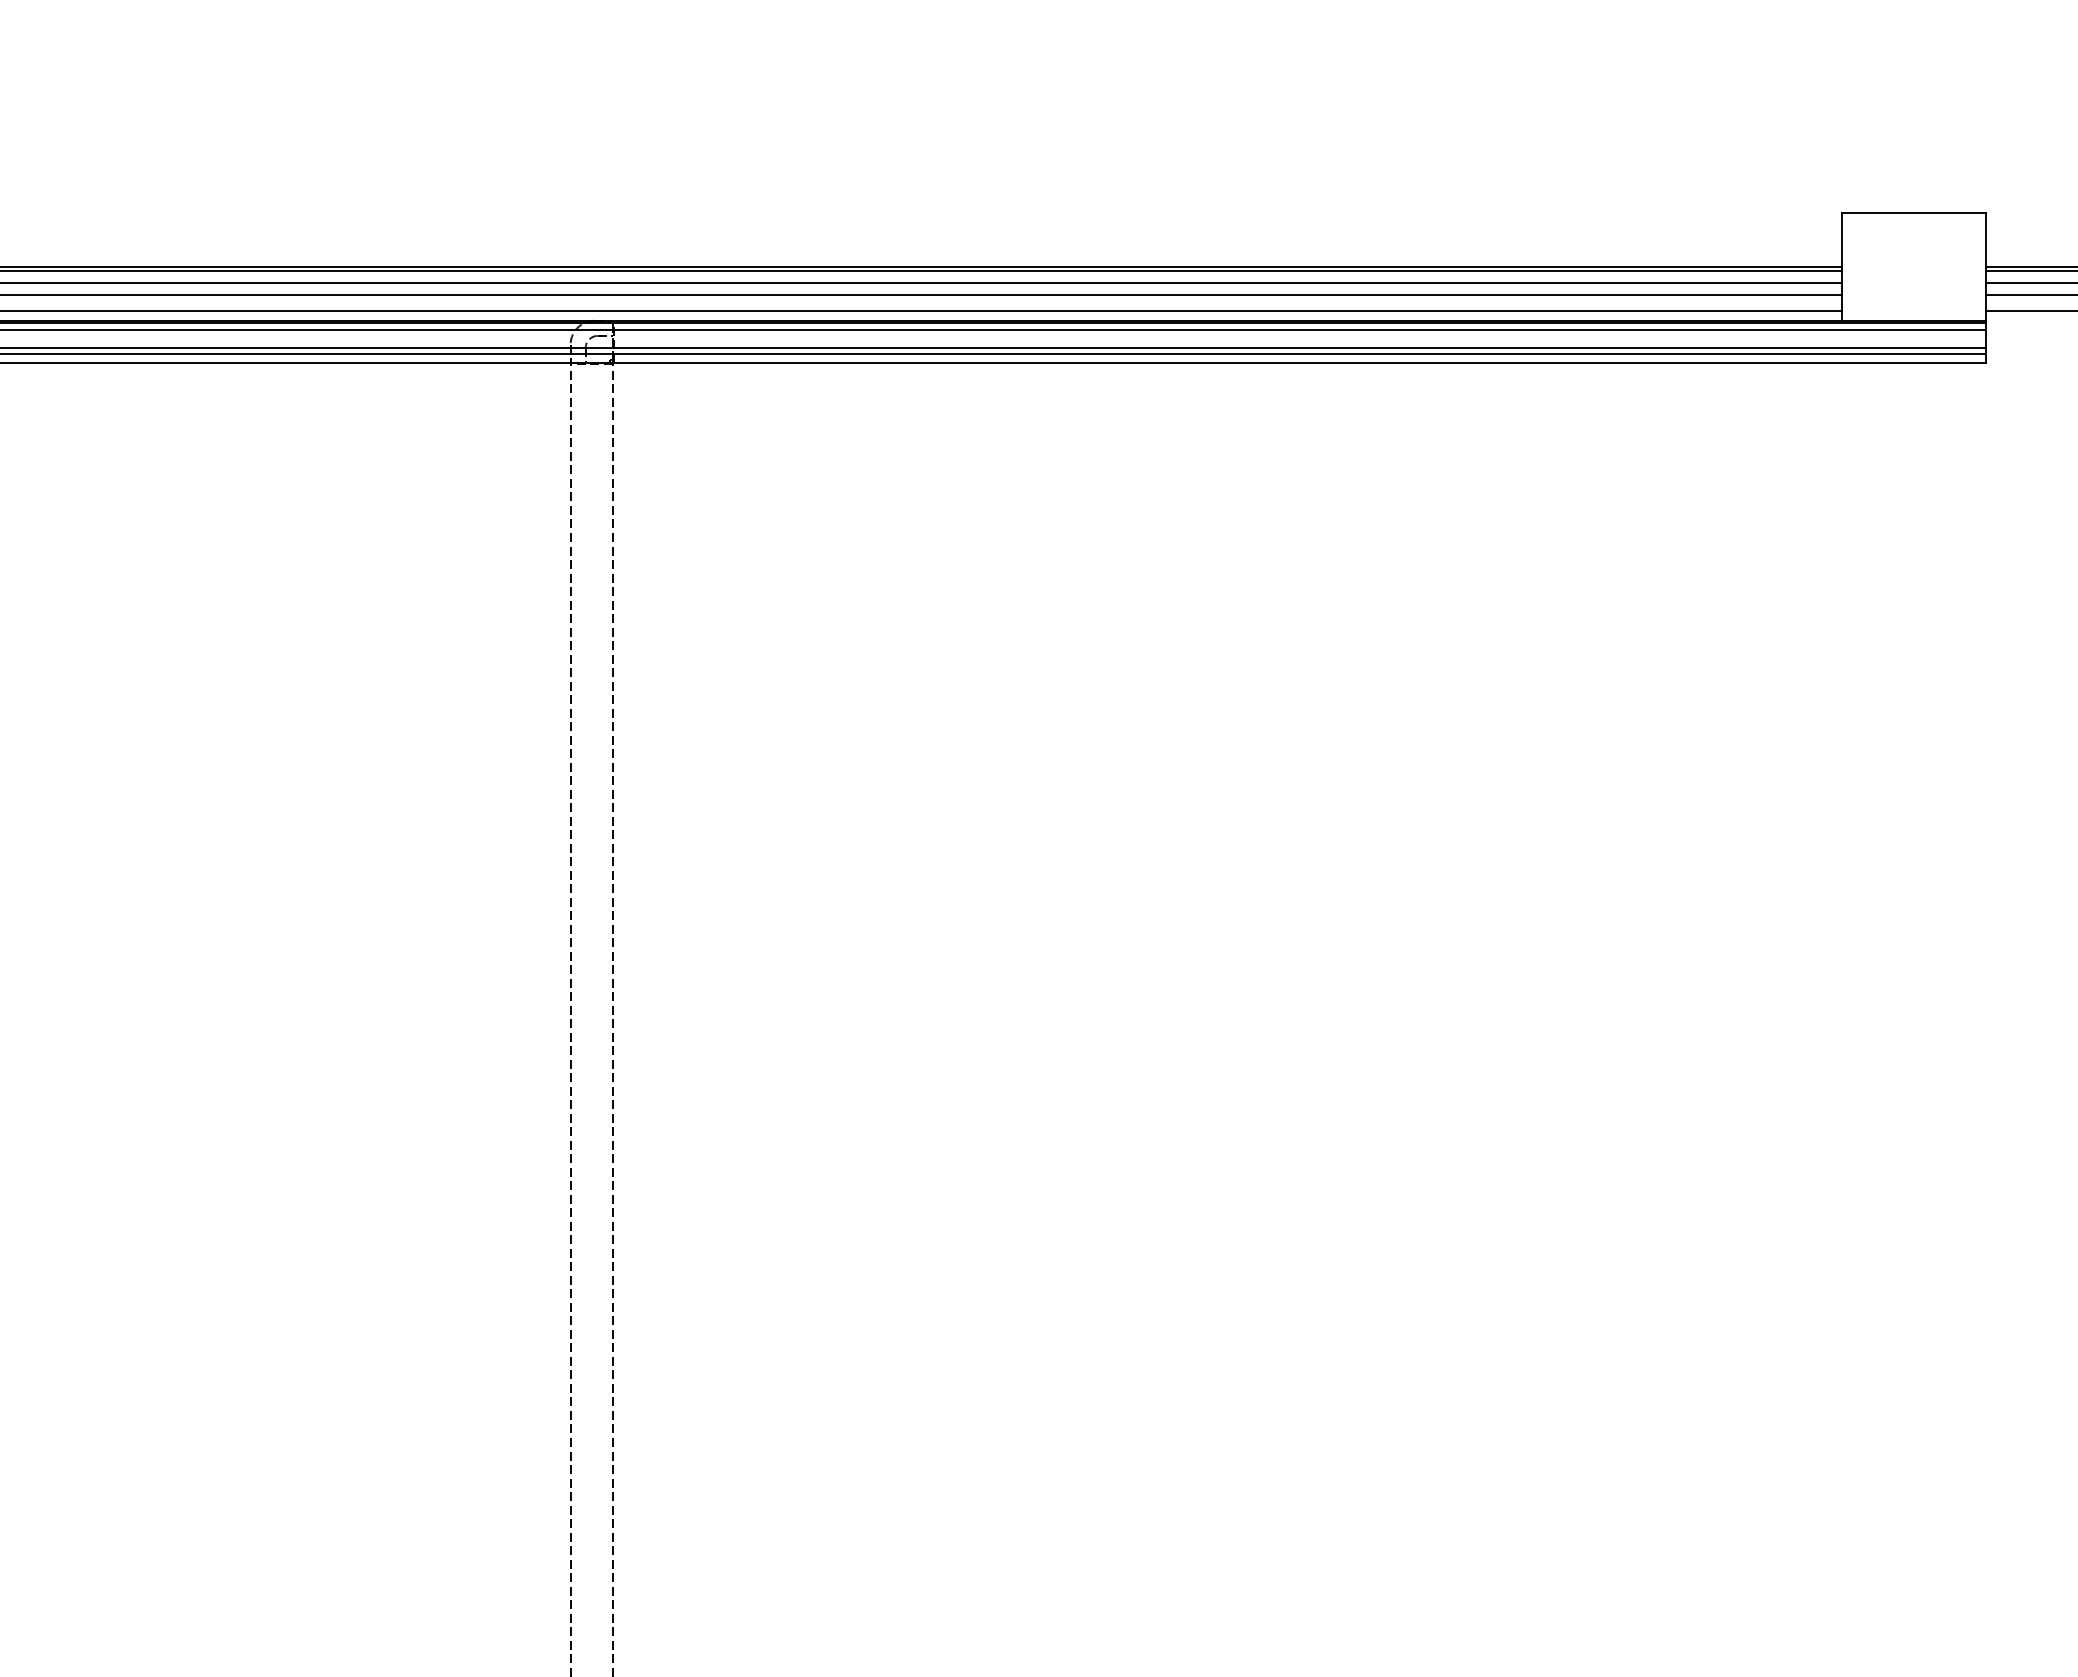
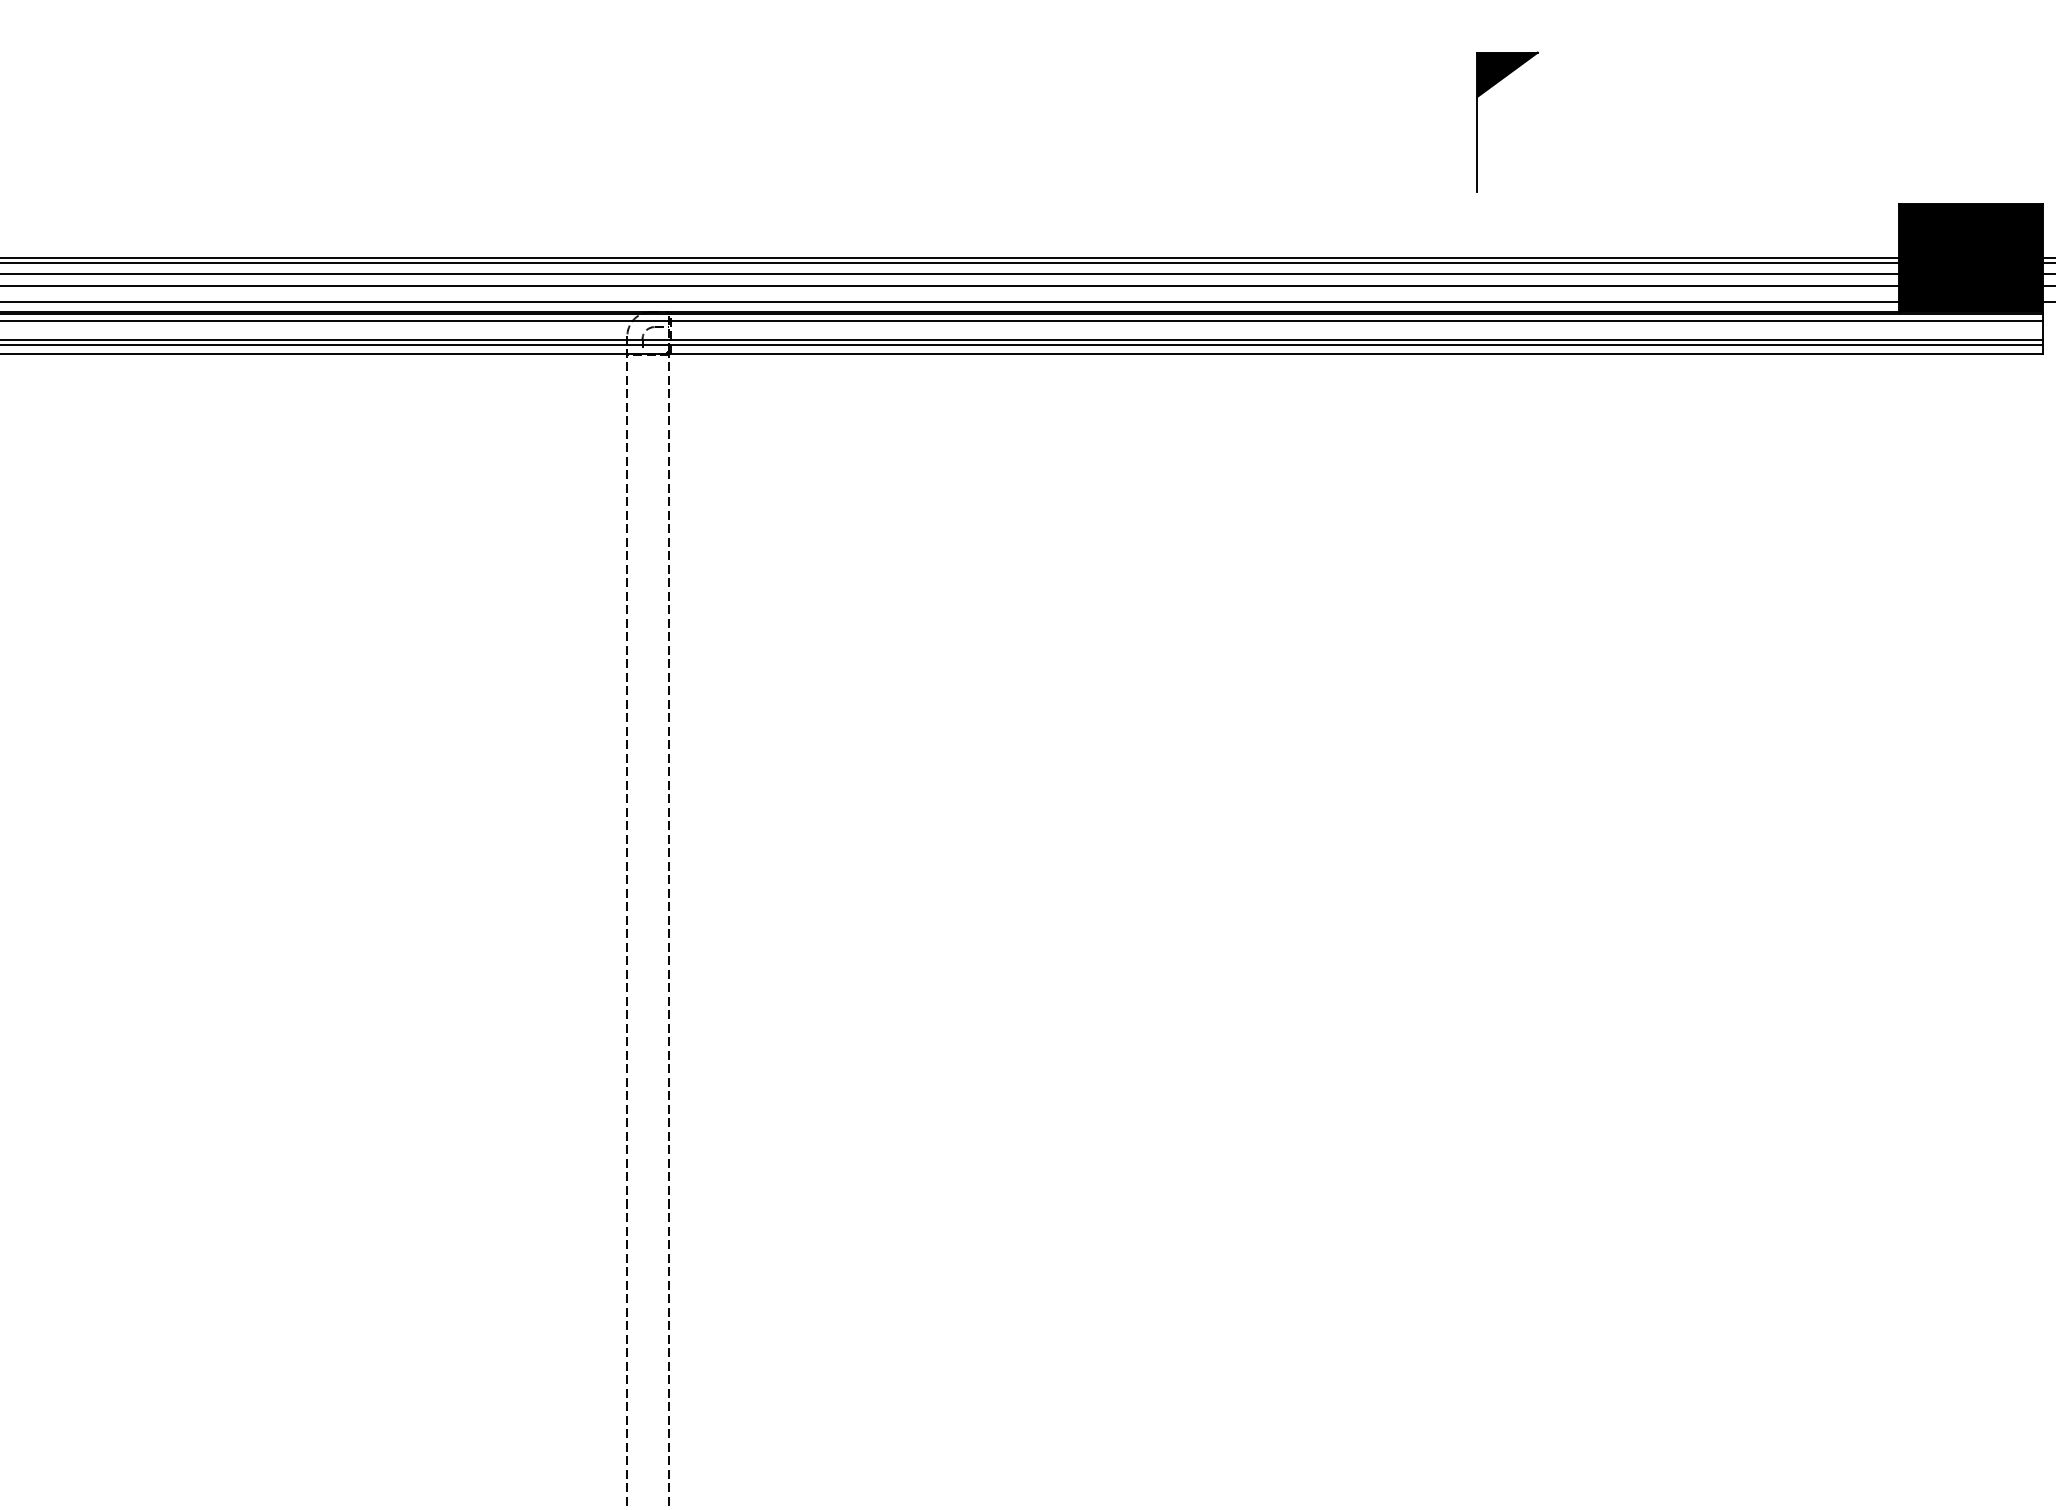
part: (1420, 130) -> (1477, 121), added
fill: (1914, 266) -> (1971, 257), added

